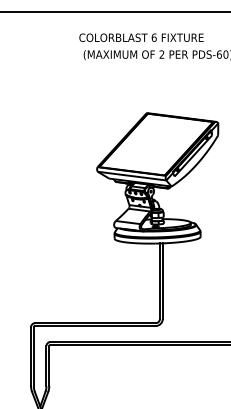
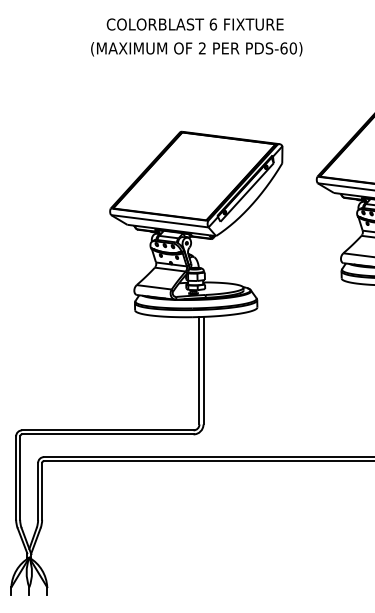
text: (140, 37) -> (194, 24), moved

